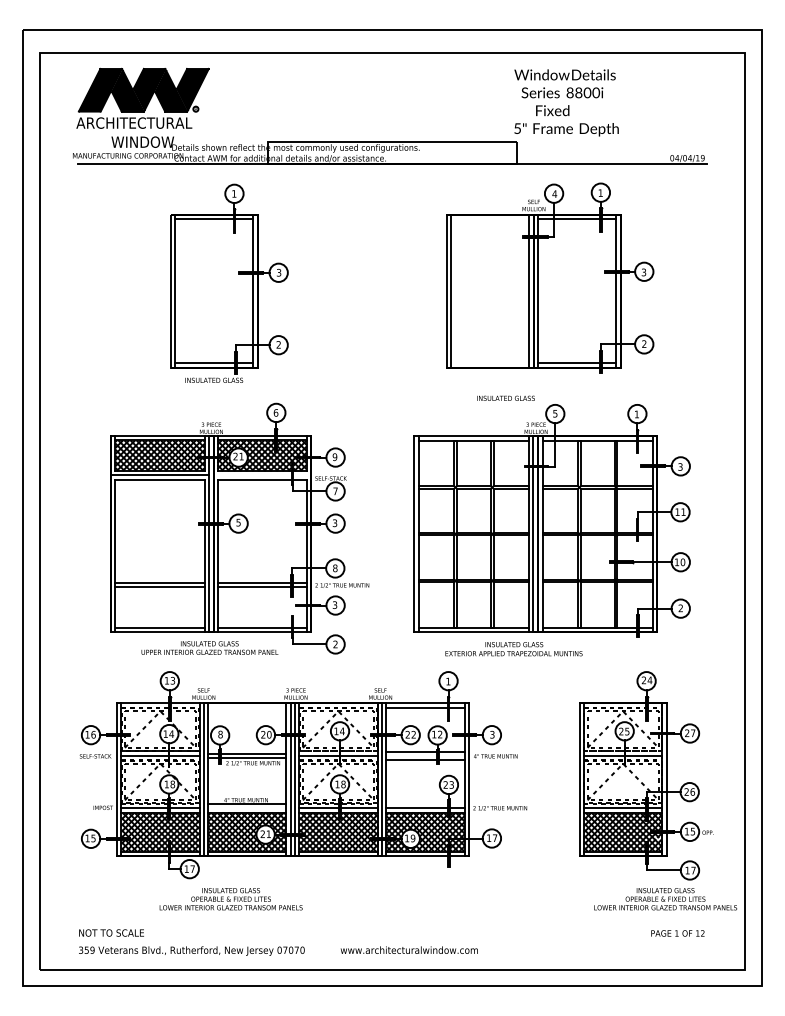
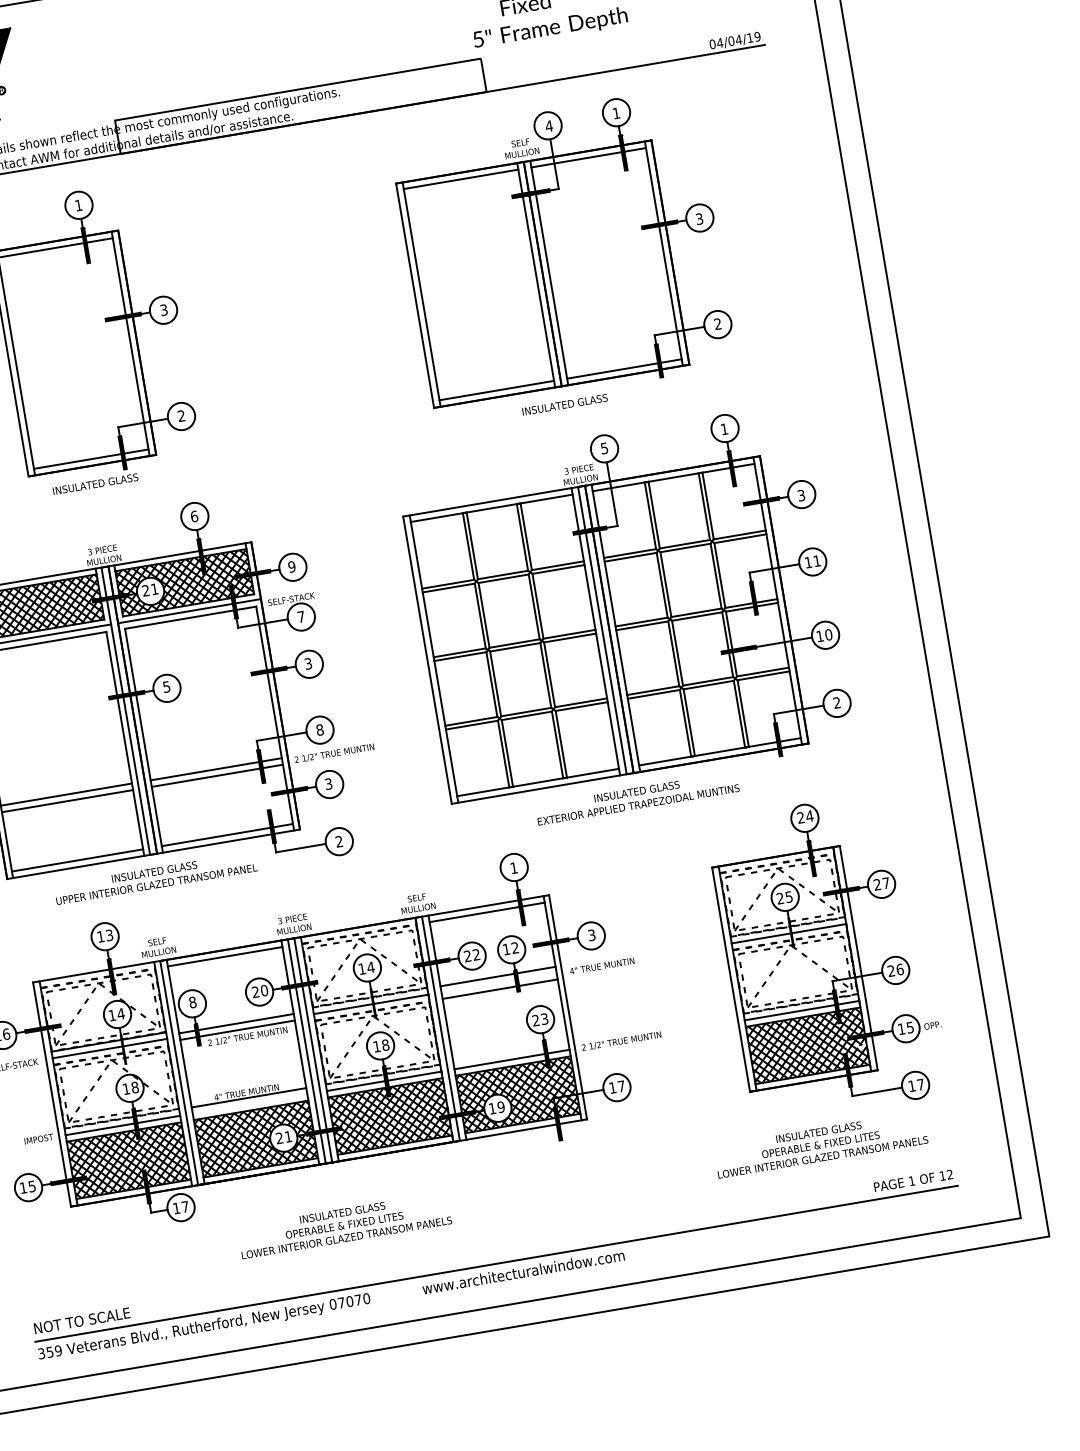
line: (490, 219) -> (461, 179), added
line: (490, 363) -> (496, 390), added
text: (505, 397) -> (564, 403), moved
line: (261, 475) -> (188, 612), added
text: (513, 649) -> (636, 798), moved
line: (247, 707) -> (225, 956), added
text: (230, 899) -> (343, 1225), moved
text: (665, 899) -> (820, 1145), moved
line: (392, 941) -> (496, 1263), added

